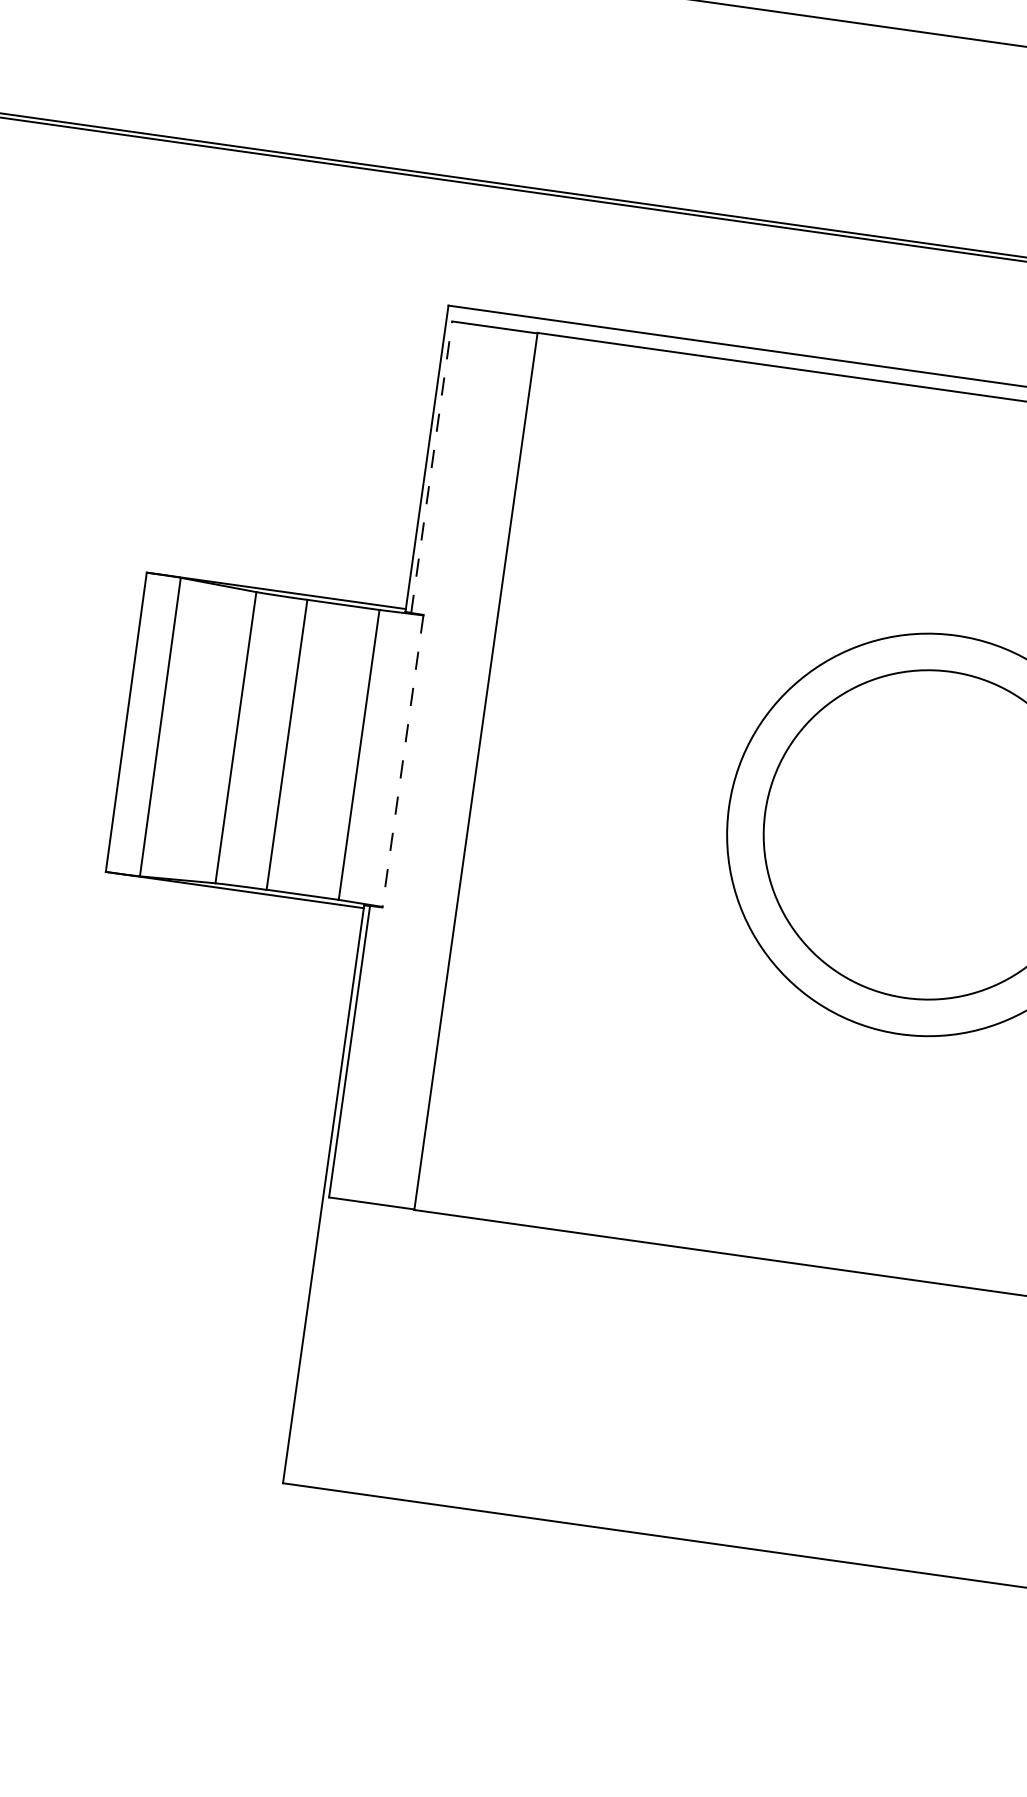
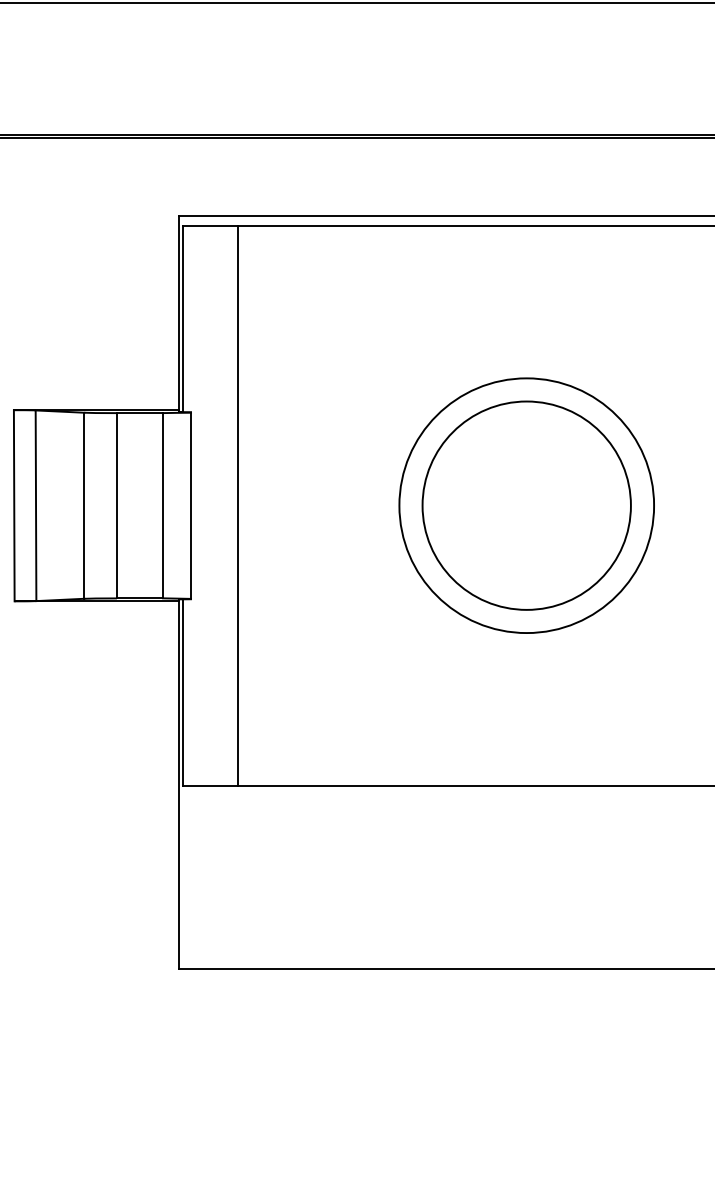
line: (432, 466) -> (183, 318), dashed -> solid
line: (403, 762) -> (191, 506), dashed -> solid

